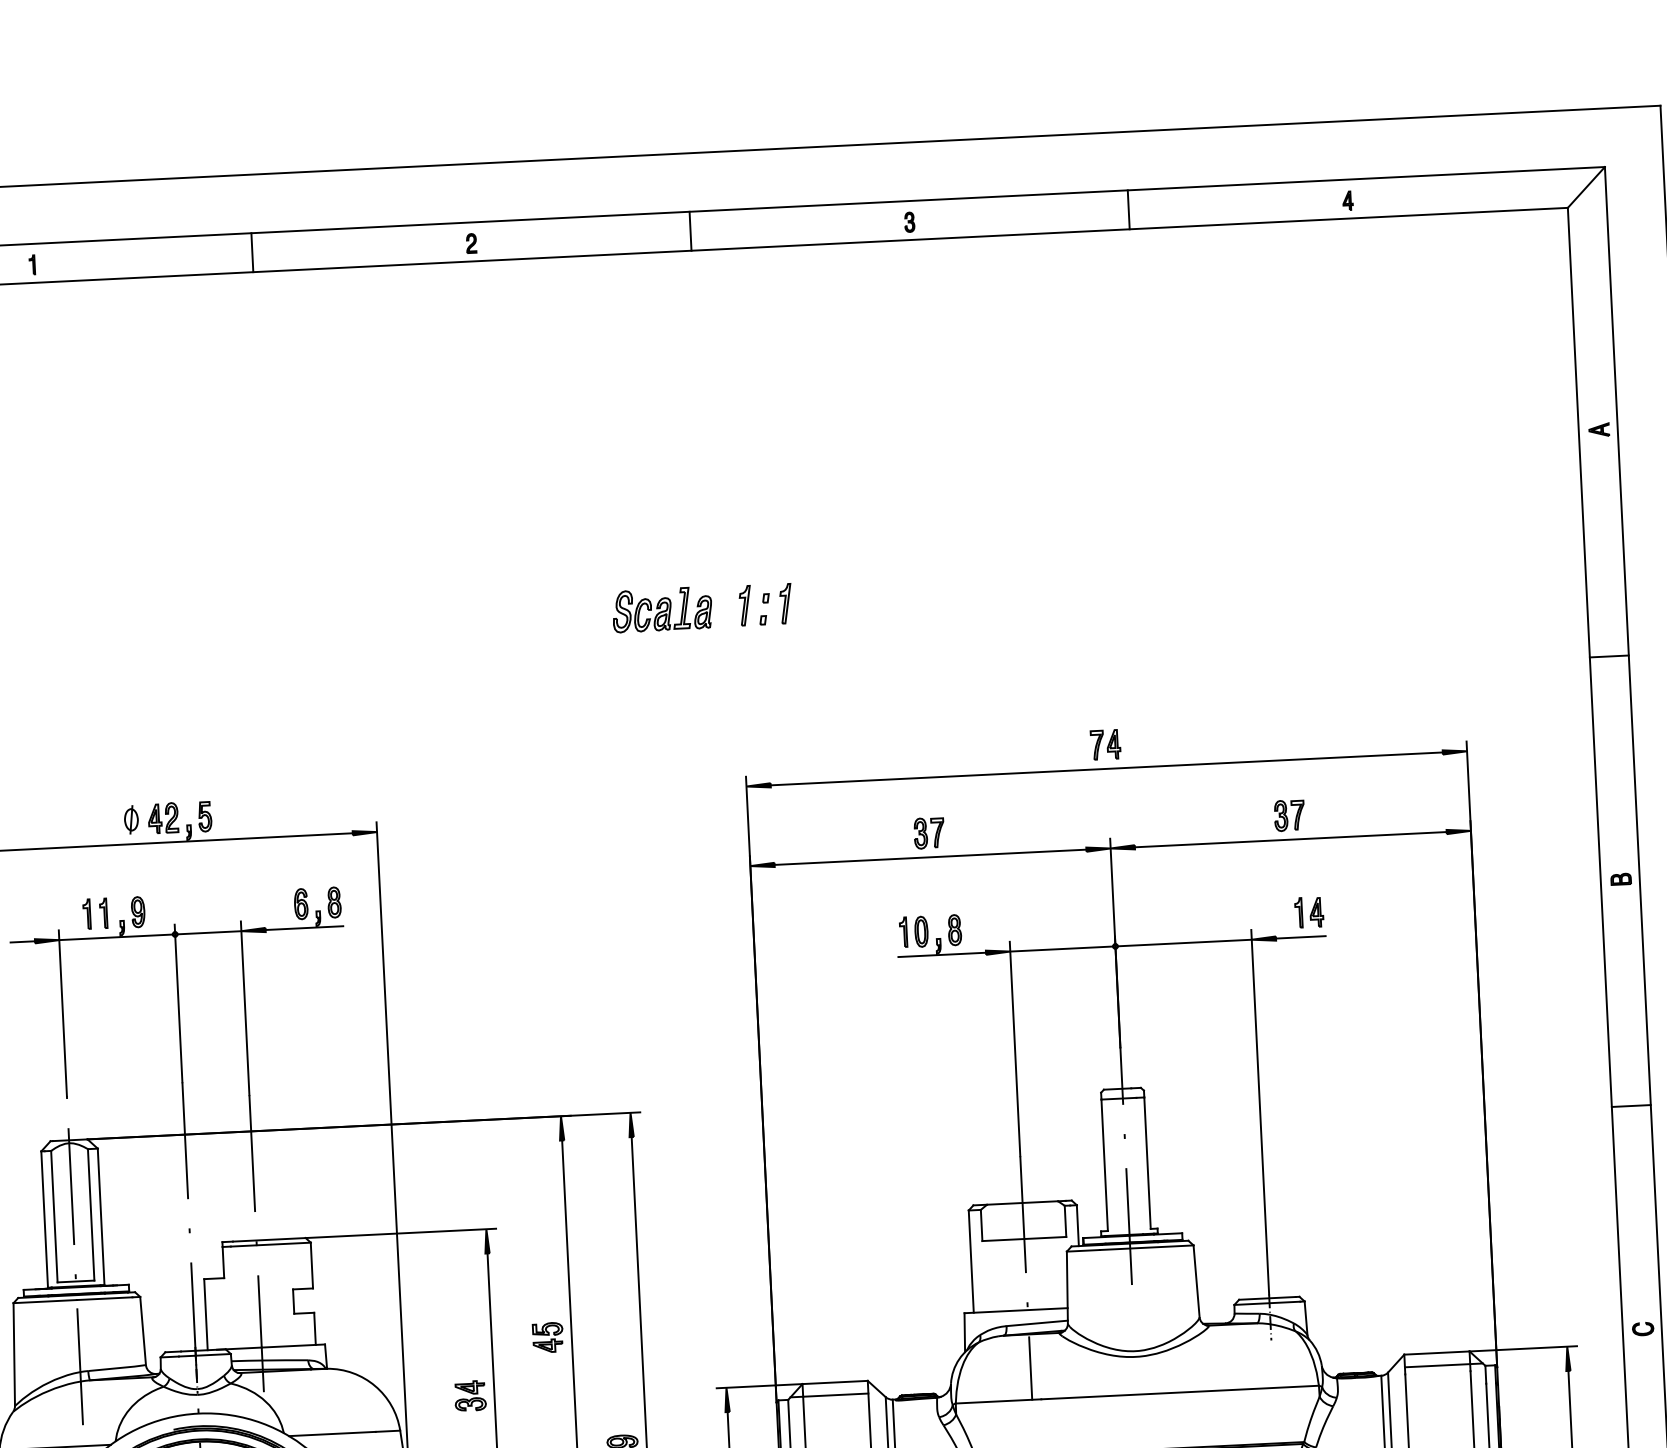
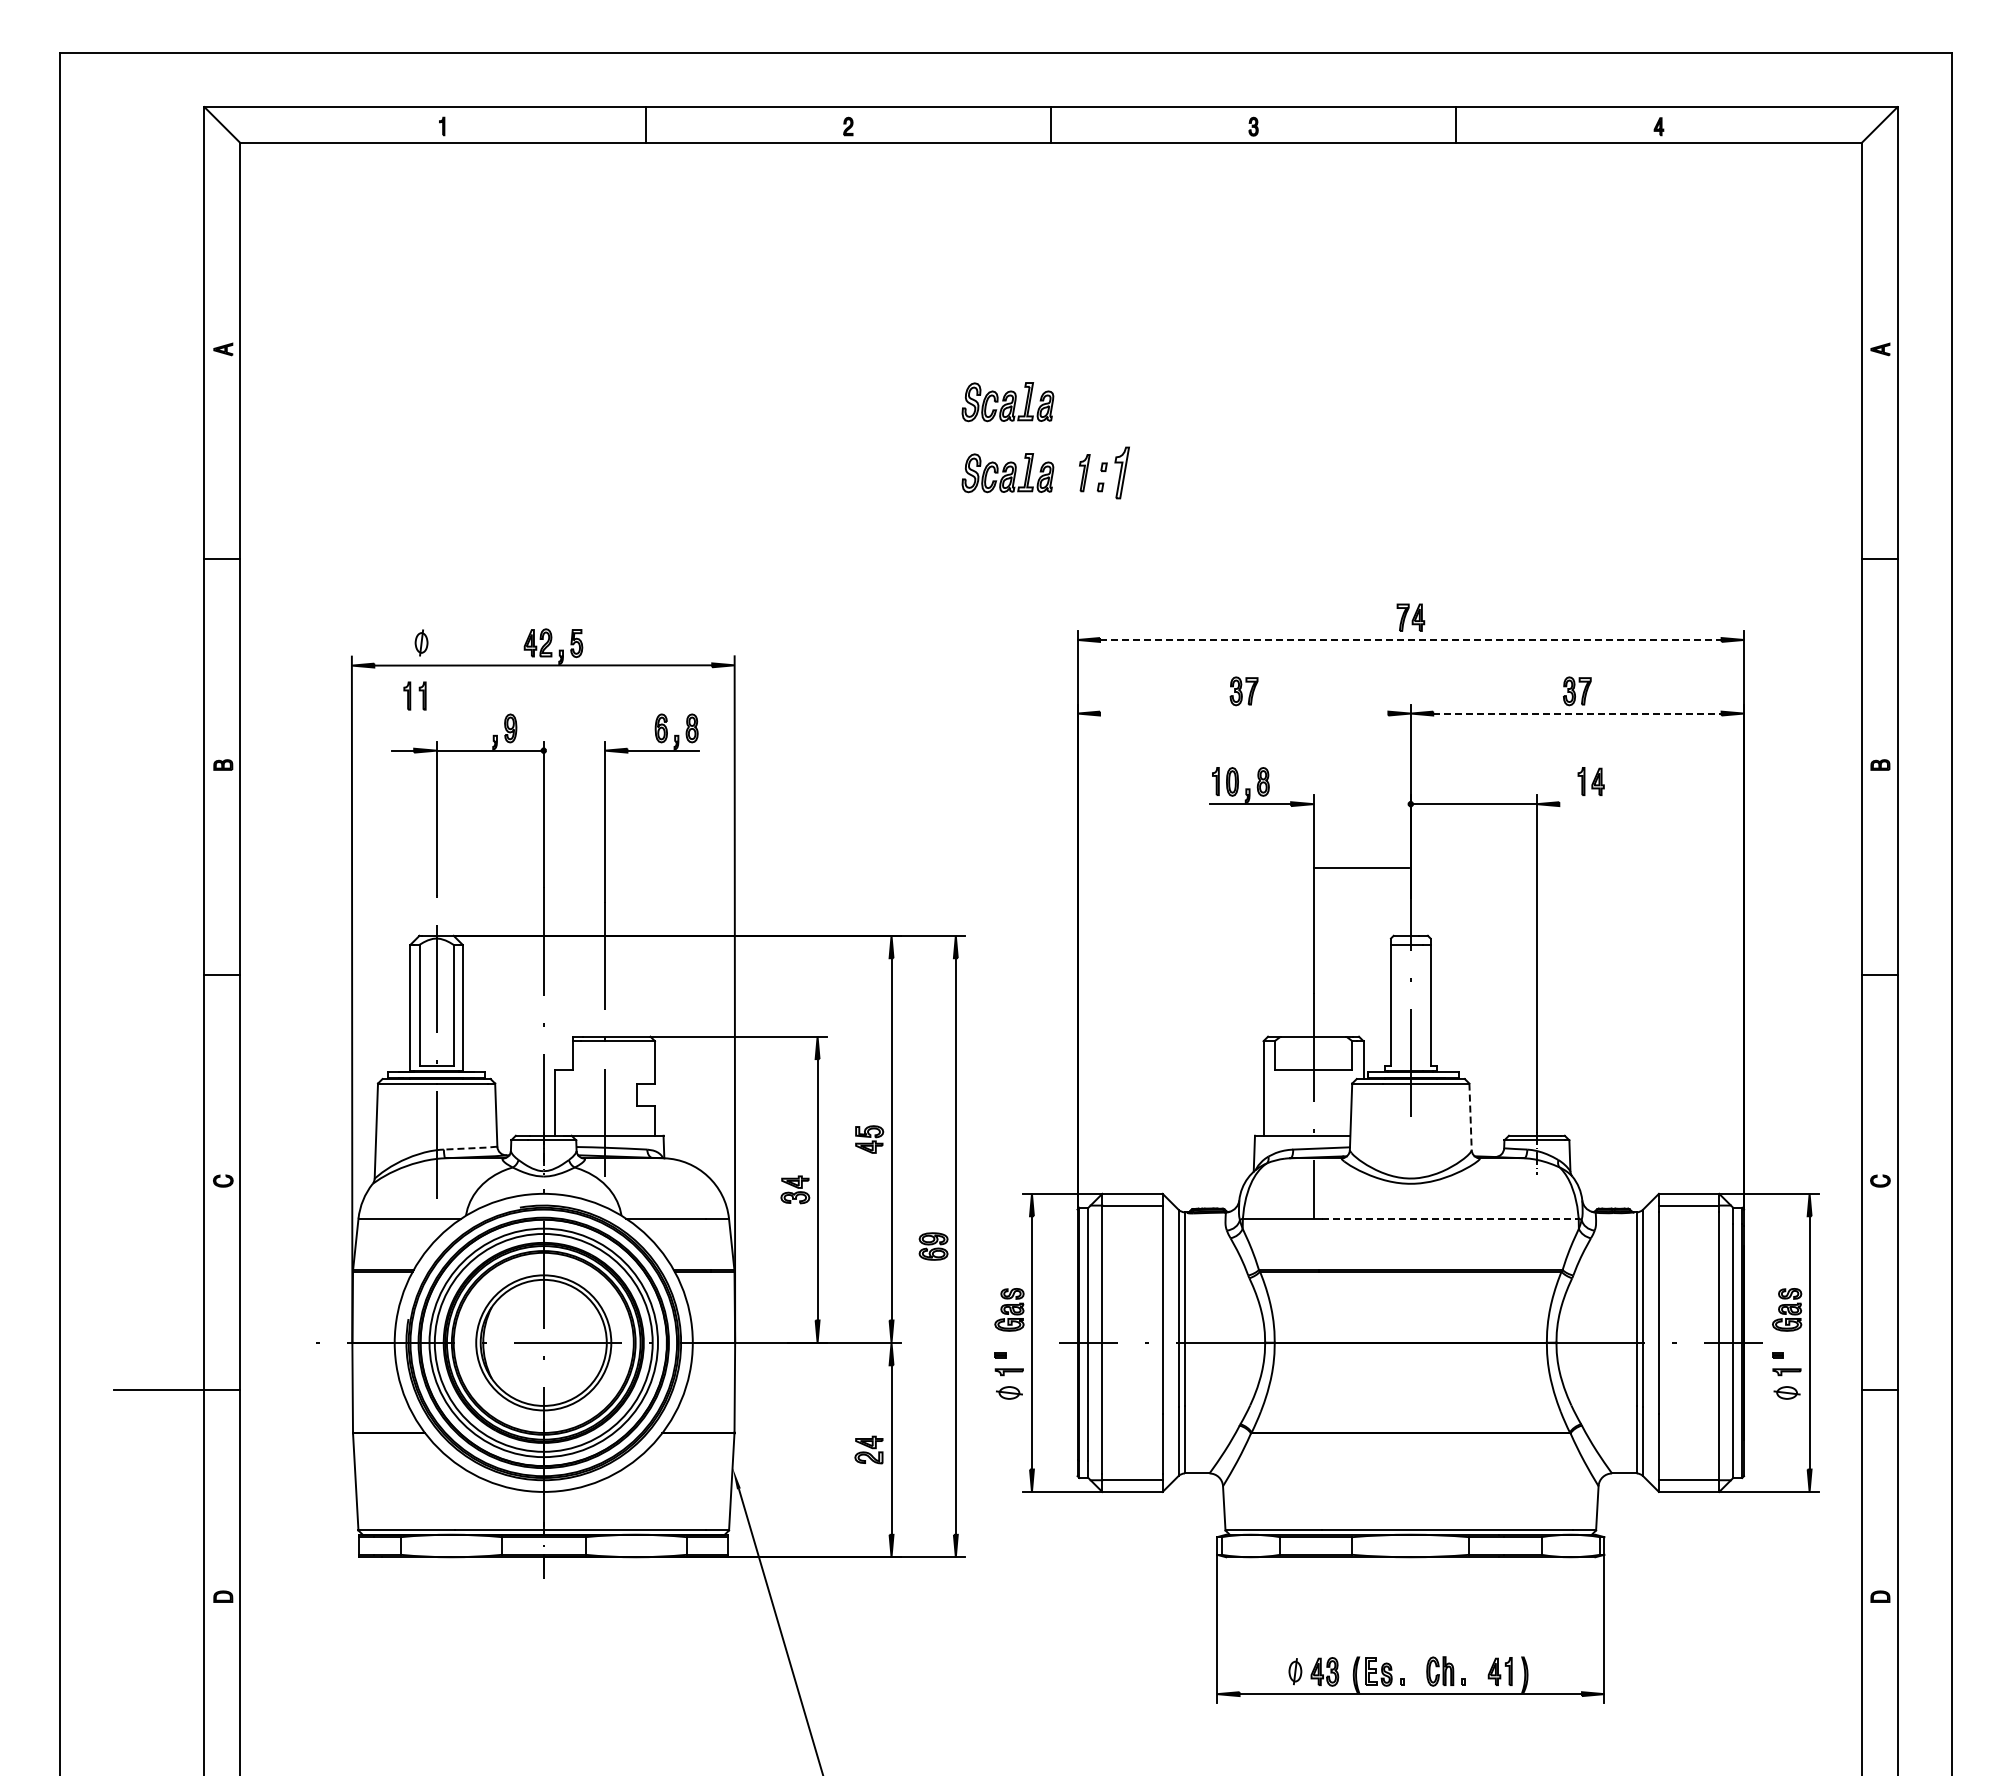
part: (658, 533) -> (1007, 402), added
part: (786, 604) -> (1122, 473), size x1.4
line: (1106, 768) -> (1410, 639), solid -> dashed
part: (131, 819) -> (421, 642), moved
line: (1290, 839) -> (1577, 713), solid -> dashed
line: (930, 857) -> (1244, 713), removed
part: (94, 913) -> (414, 695), moved
line: (209, 932) -> (575, 750), removed
line: (1301, 937) -> (1582, 804), removed
line: (1061, 949) -> (1360, 868), moved
line: (1196, 1282) -> (1470, 1117), solid -> dashed
line: (118, 1368) -> (471, 1148), solid -> dashed
line: (1180, 1392) -> (1450, 1218), solid -> dashed

